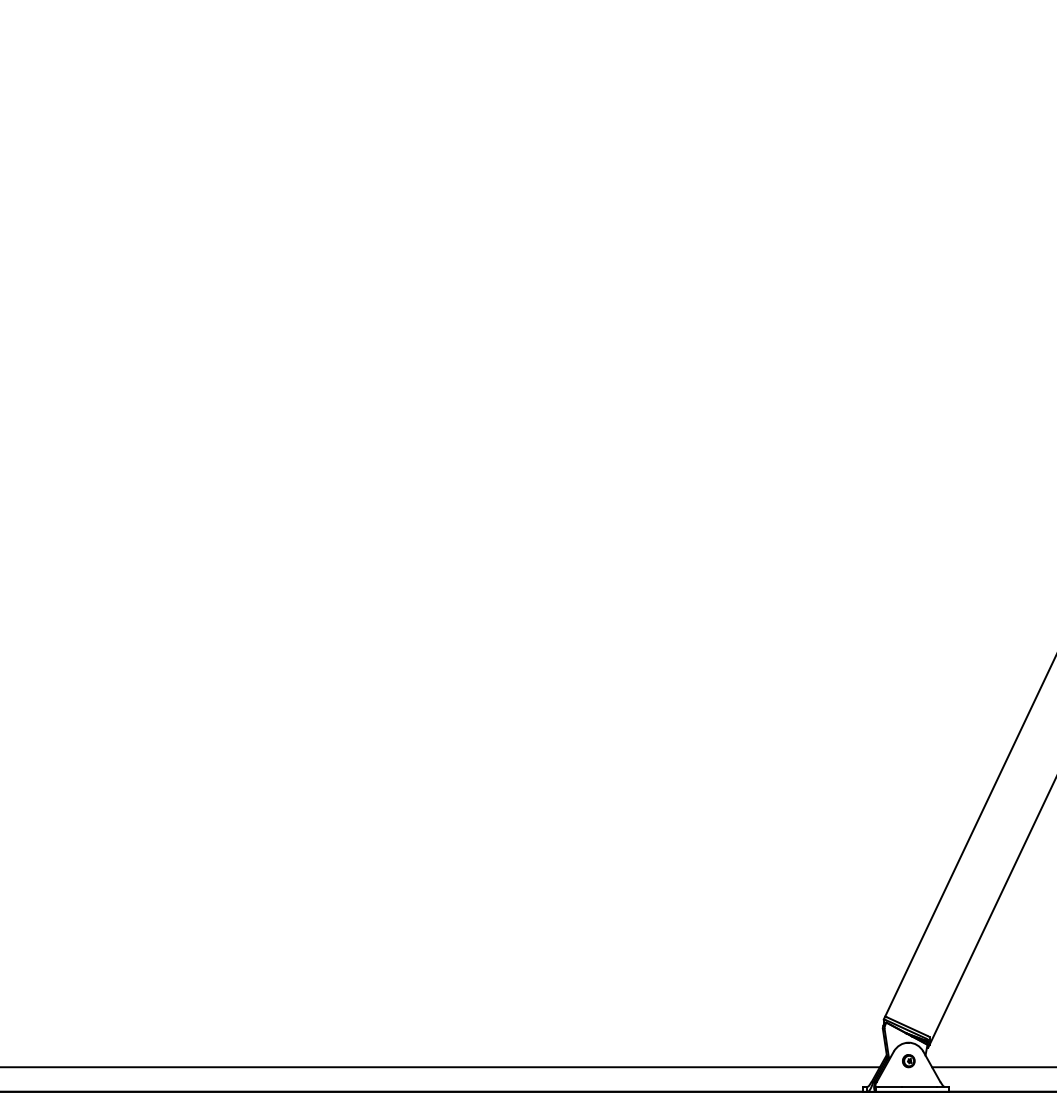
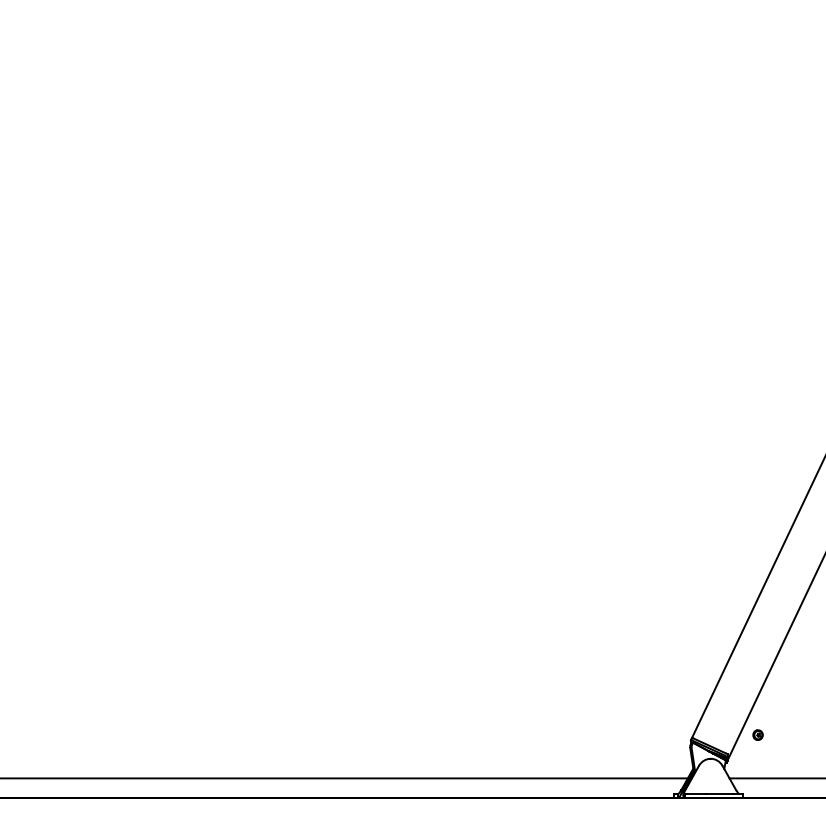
part: (908, 1061) -> (757, 735), moved

